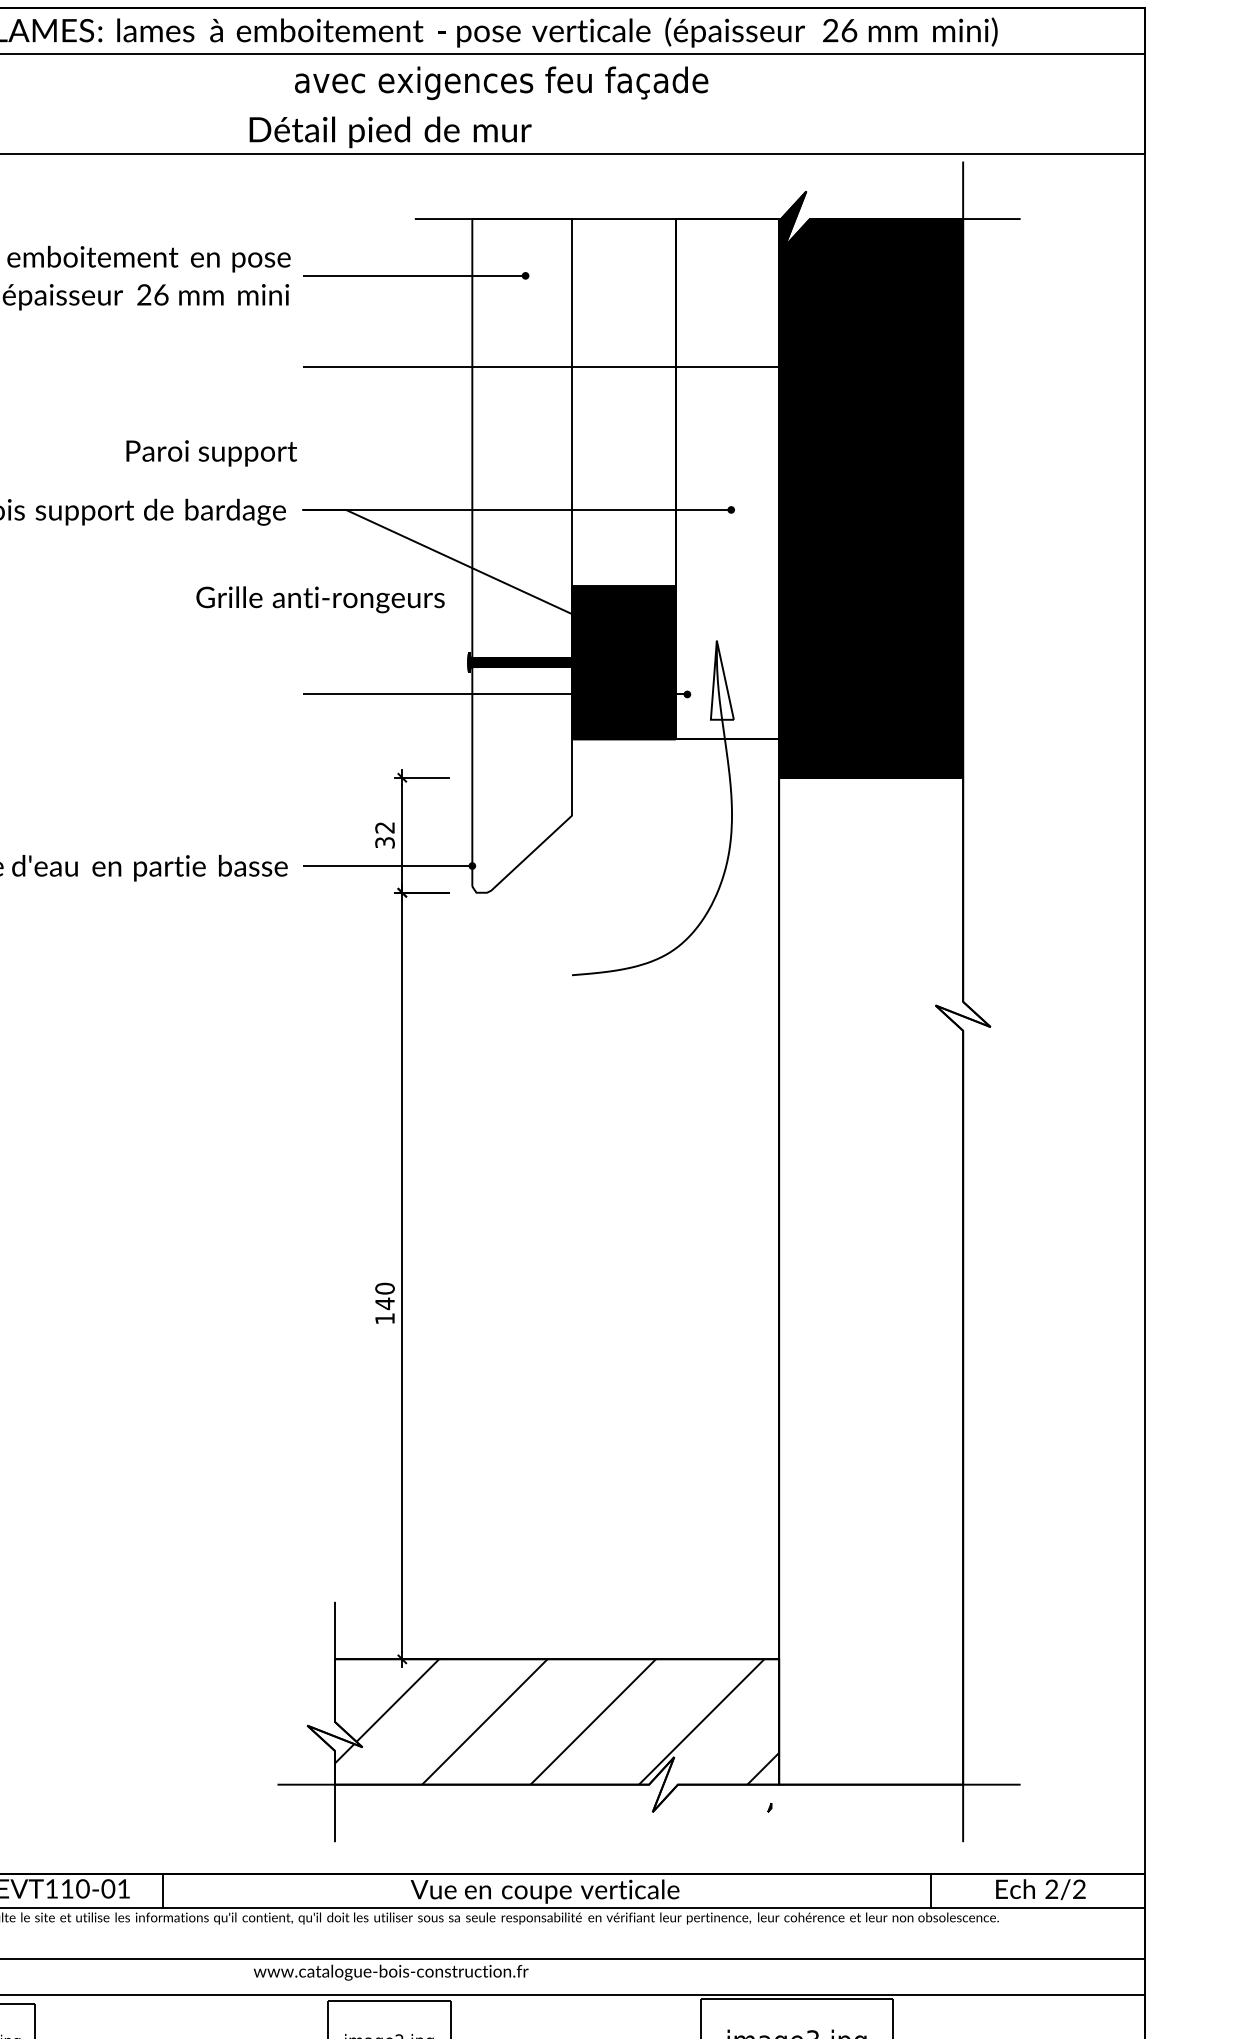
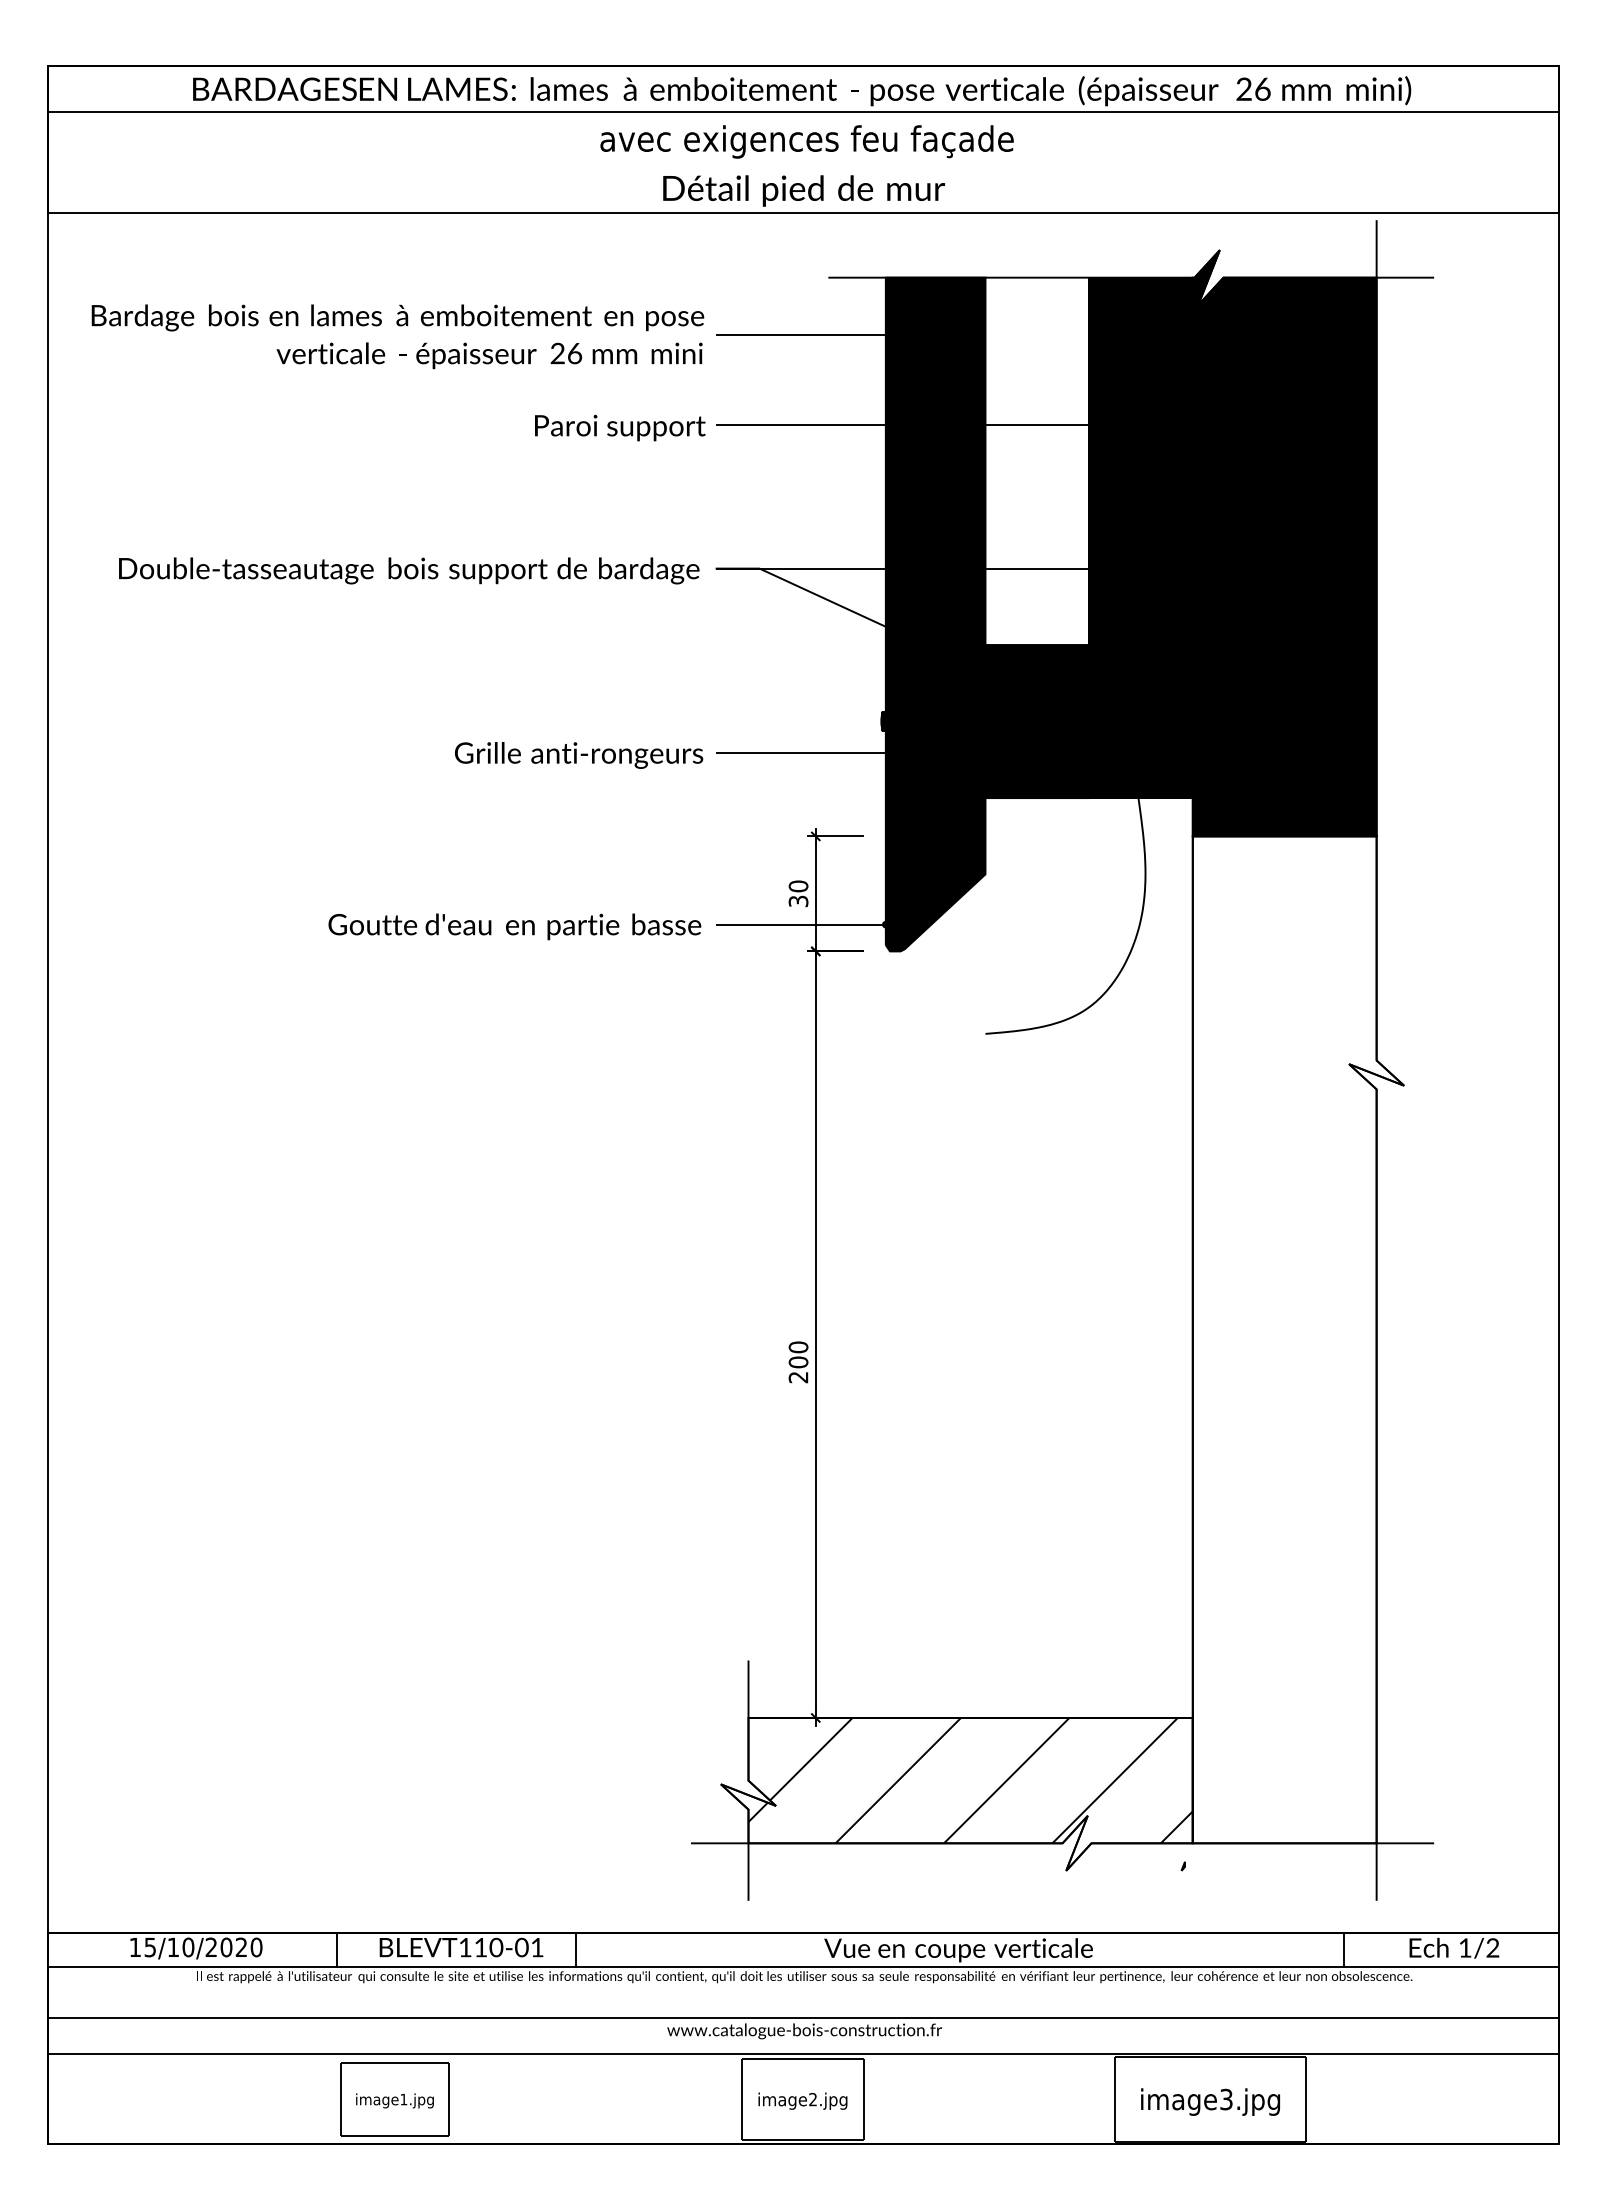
text: (501, 82) -> (806, 141), moved
text: (212, 452) -> (620, 427), moved
fill: (727, 478) -> (1140, 537), added
fill: (522, 555) -> (935, 614), added
text: (321, 599) -> (579, 755), moved
text: (385, 827) -> (798, 886), 32 -> 30
text: (385, 1310) -> (798, 1369), 140 -> 200
text: (1052, 1888) -> (1465, 1947), 2/2 -> 1/2

